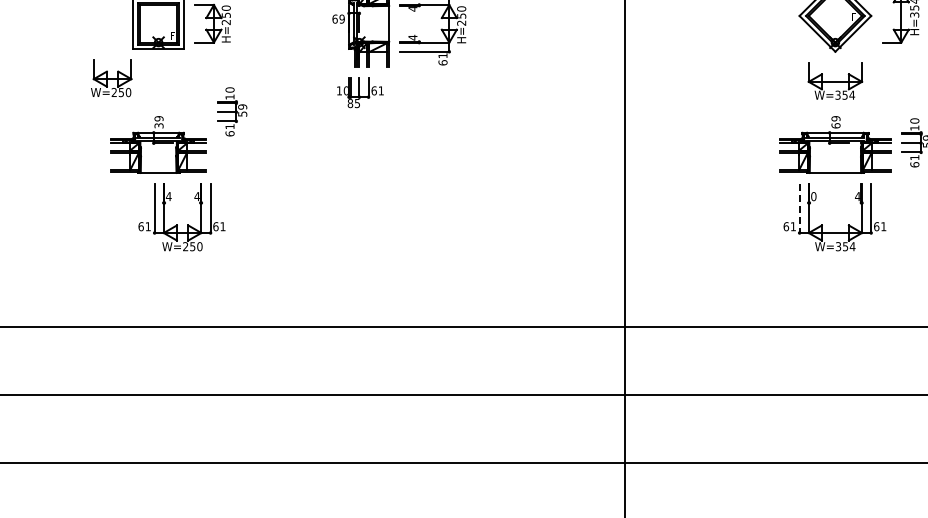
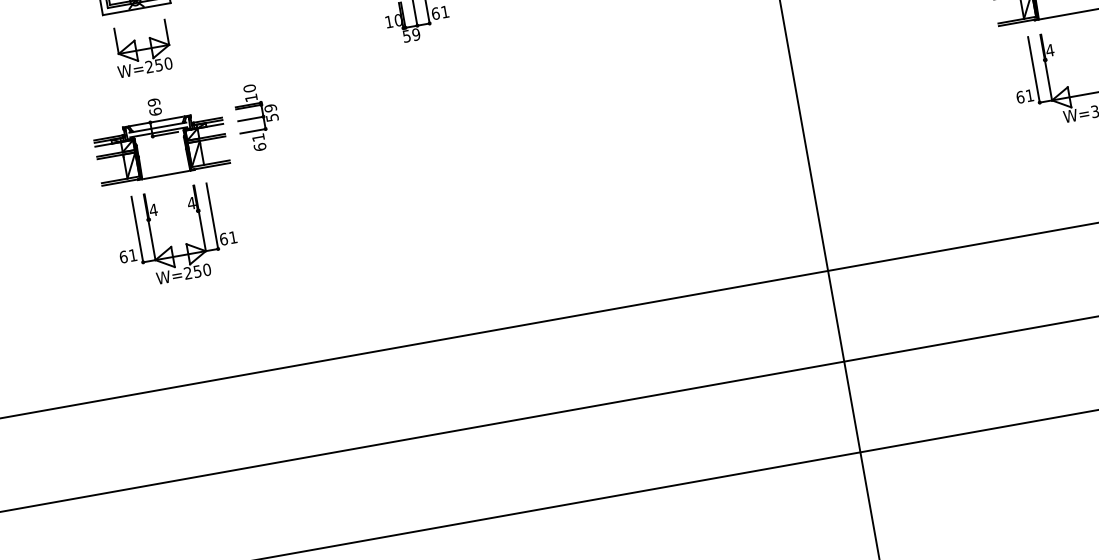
part: (111, 78) -> (142, 48), moved
text: (353, 103) -> (410, 35), 85 -> 59
part: (232, 111) -> (258, 116), moved
text: (158, 125) -> (154, 111), 39 -> 69
text: (813, 196) -> (1049, 50), 0 -> 4
line: (799, 209) -> (1033, 71), dashed -> solid
part: (177, 224) -> (171, 245), moved

